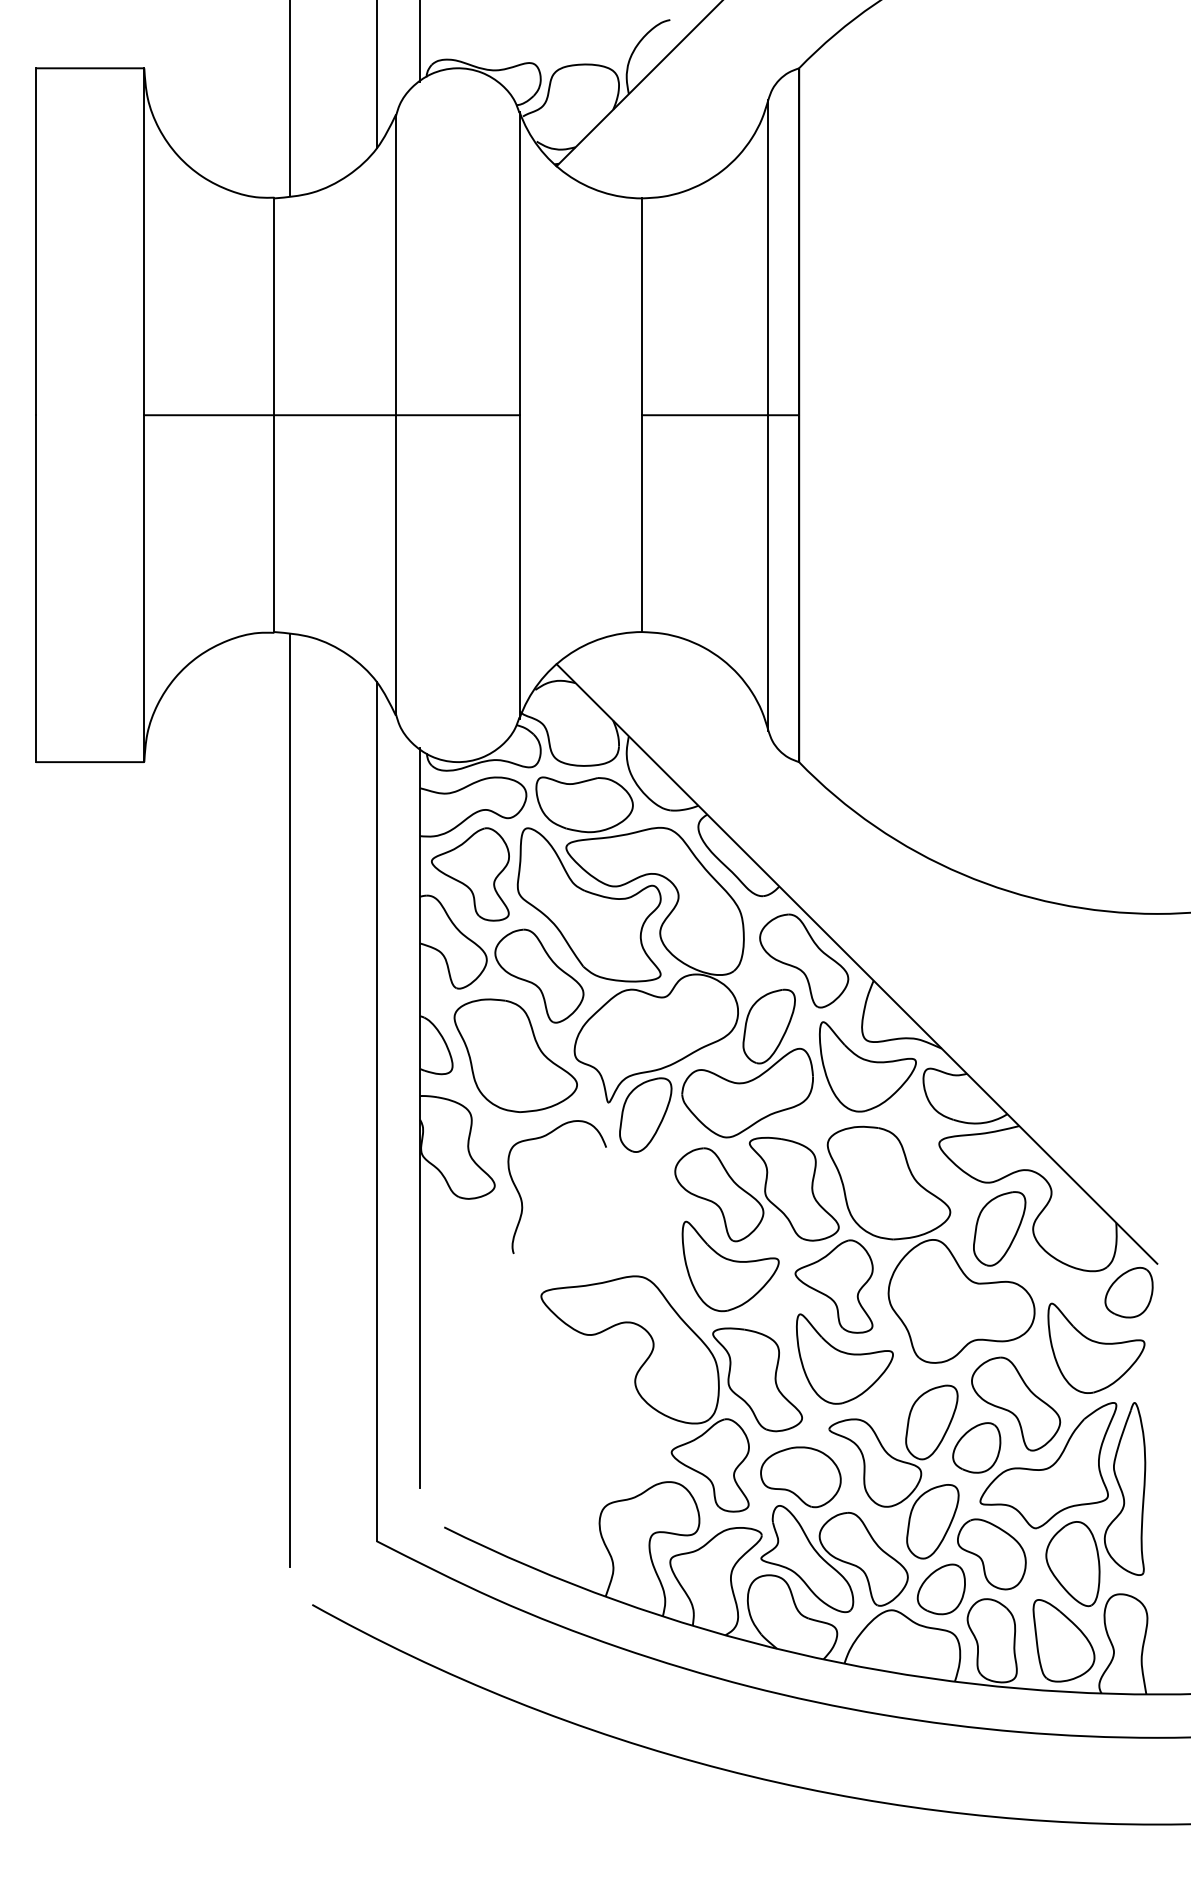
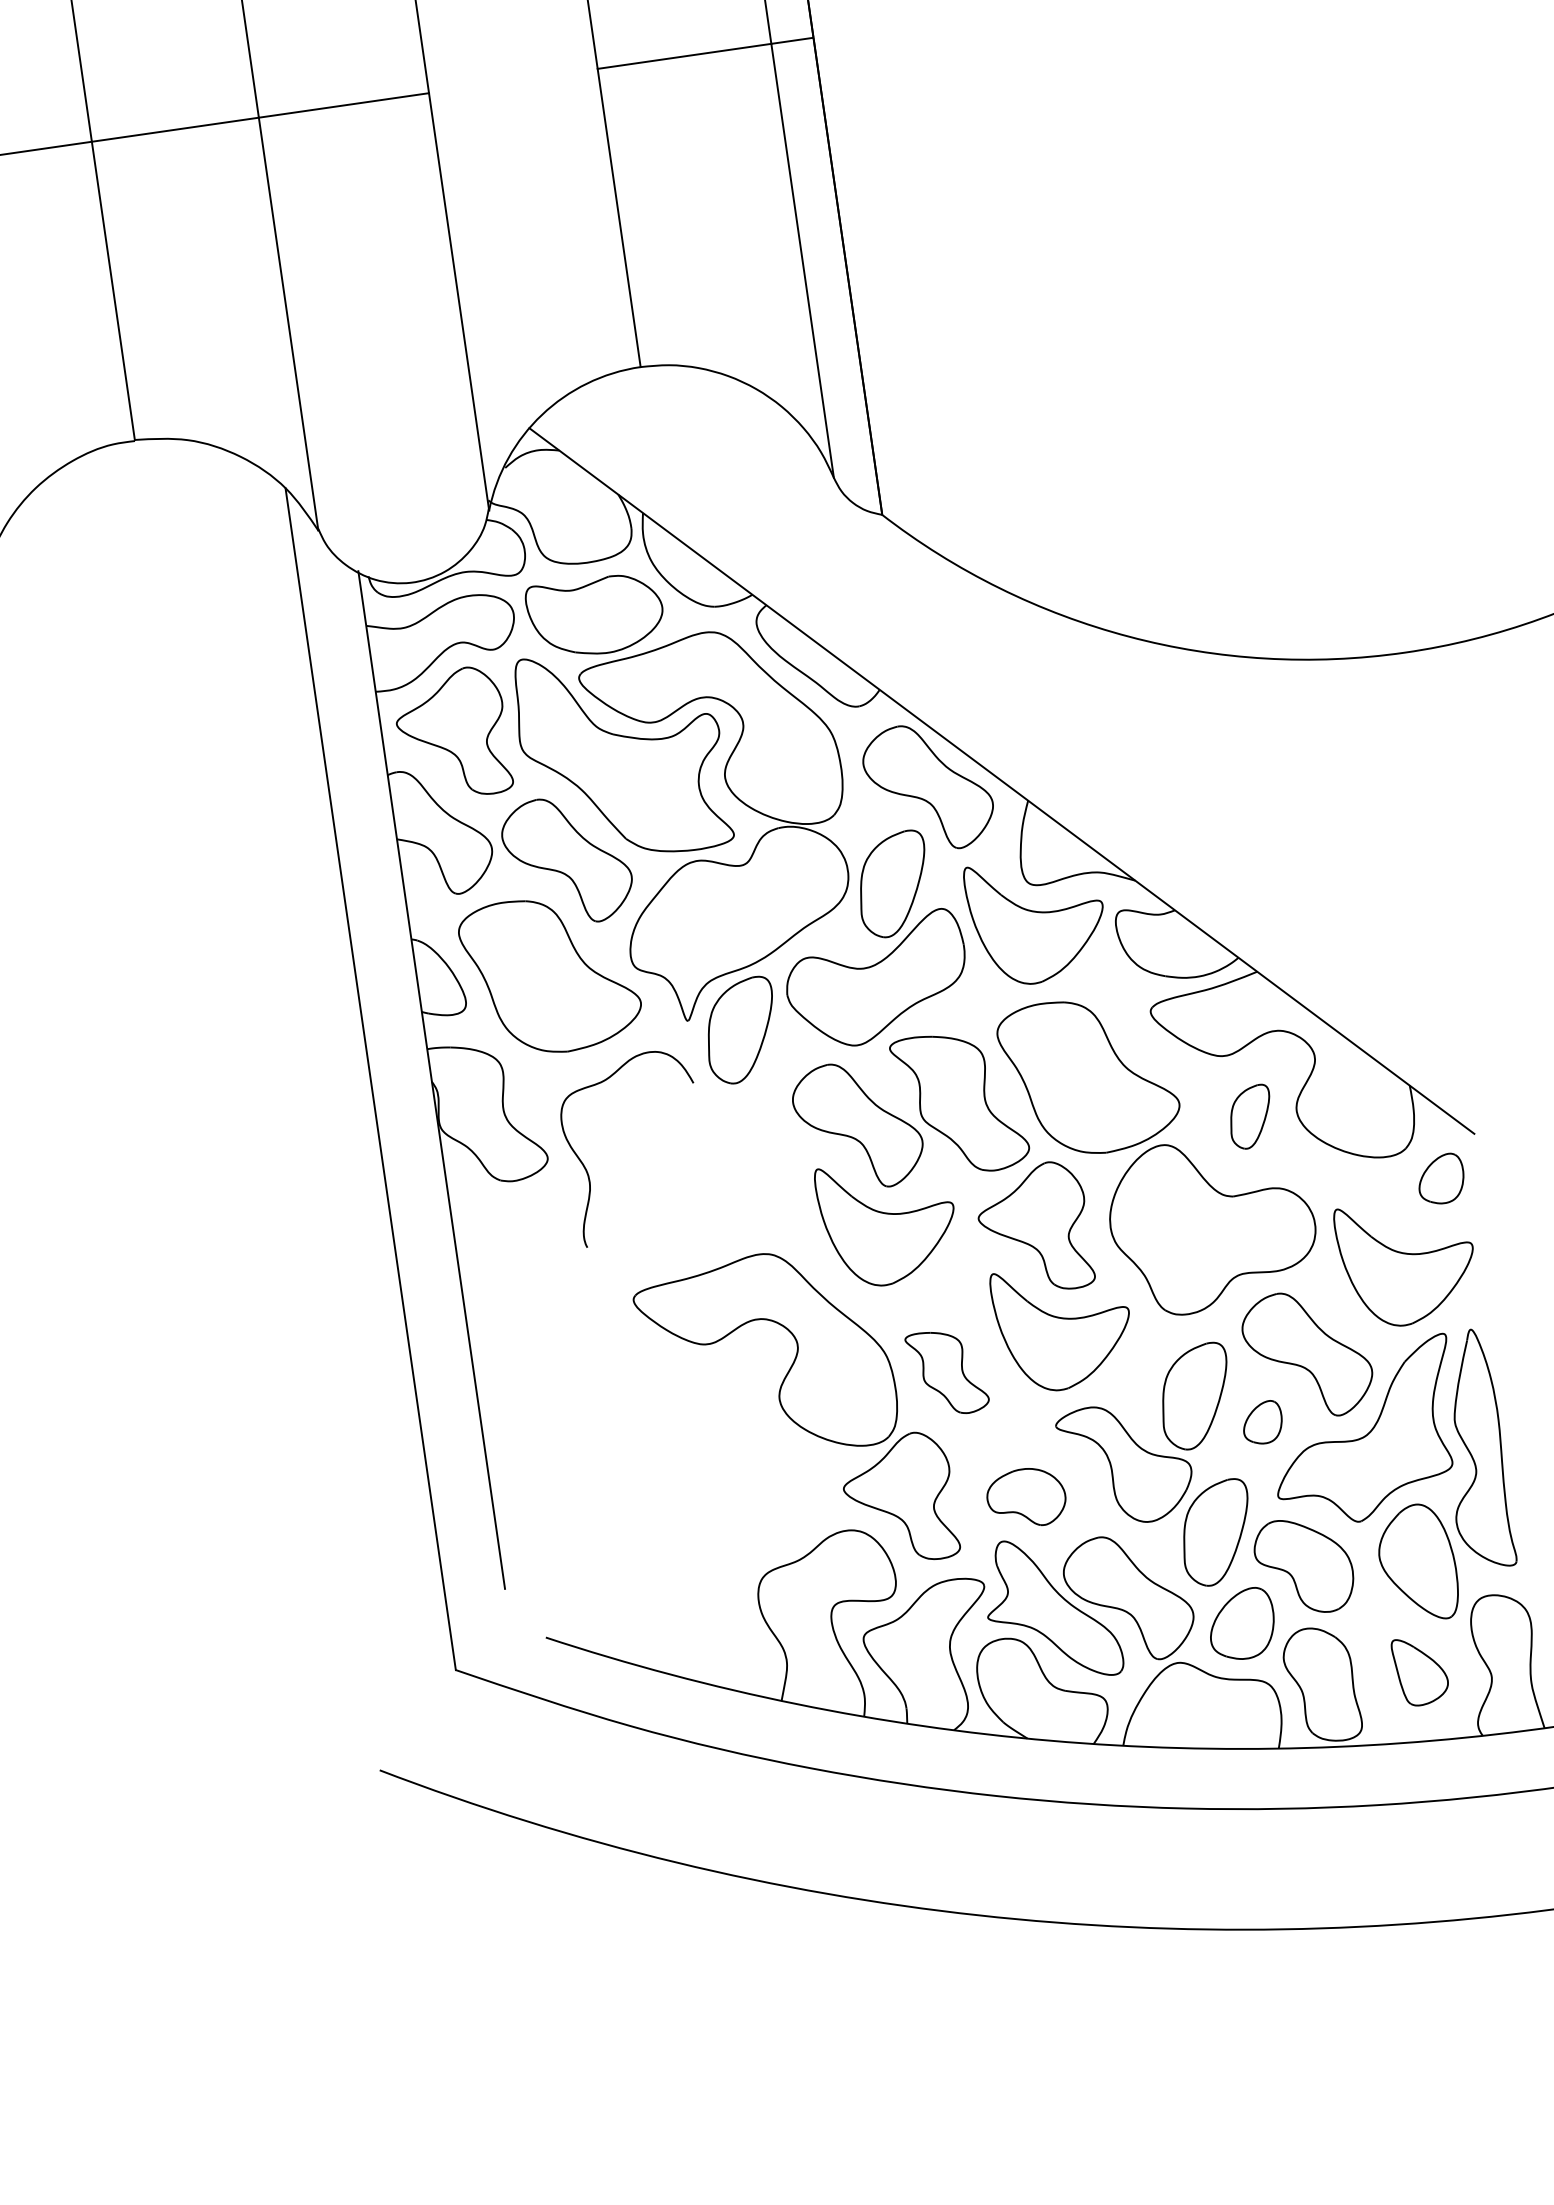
line: (290, 1100) -> (249, 1081), removed
part: (999, 1228) -> (1250, 1116), size x0.6
part: (1128, 1292) -> (1440, 1179), size x0.7
part: (757, 1379) -> (947, 1372), size x0.6
part: (976, 1447) -> (1262, 1422), size x0.6
part: (800, 1477) -> (1025, 1498), size x0.7
part: (1063, 1640) -> (1419, 1670), size x0.6

